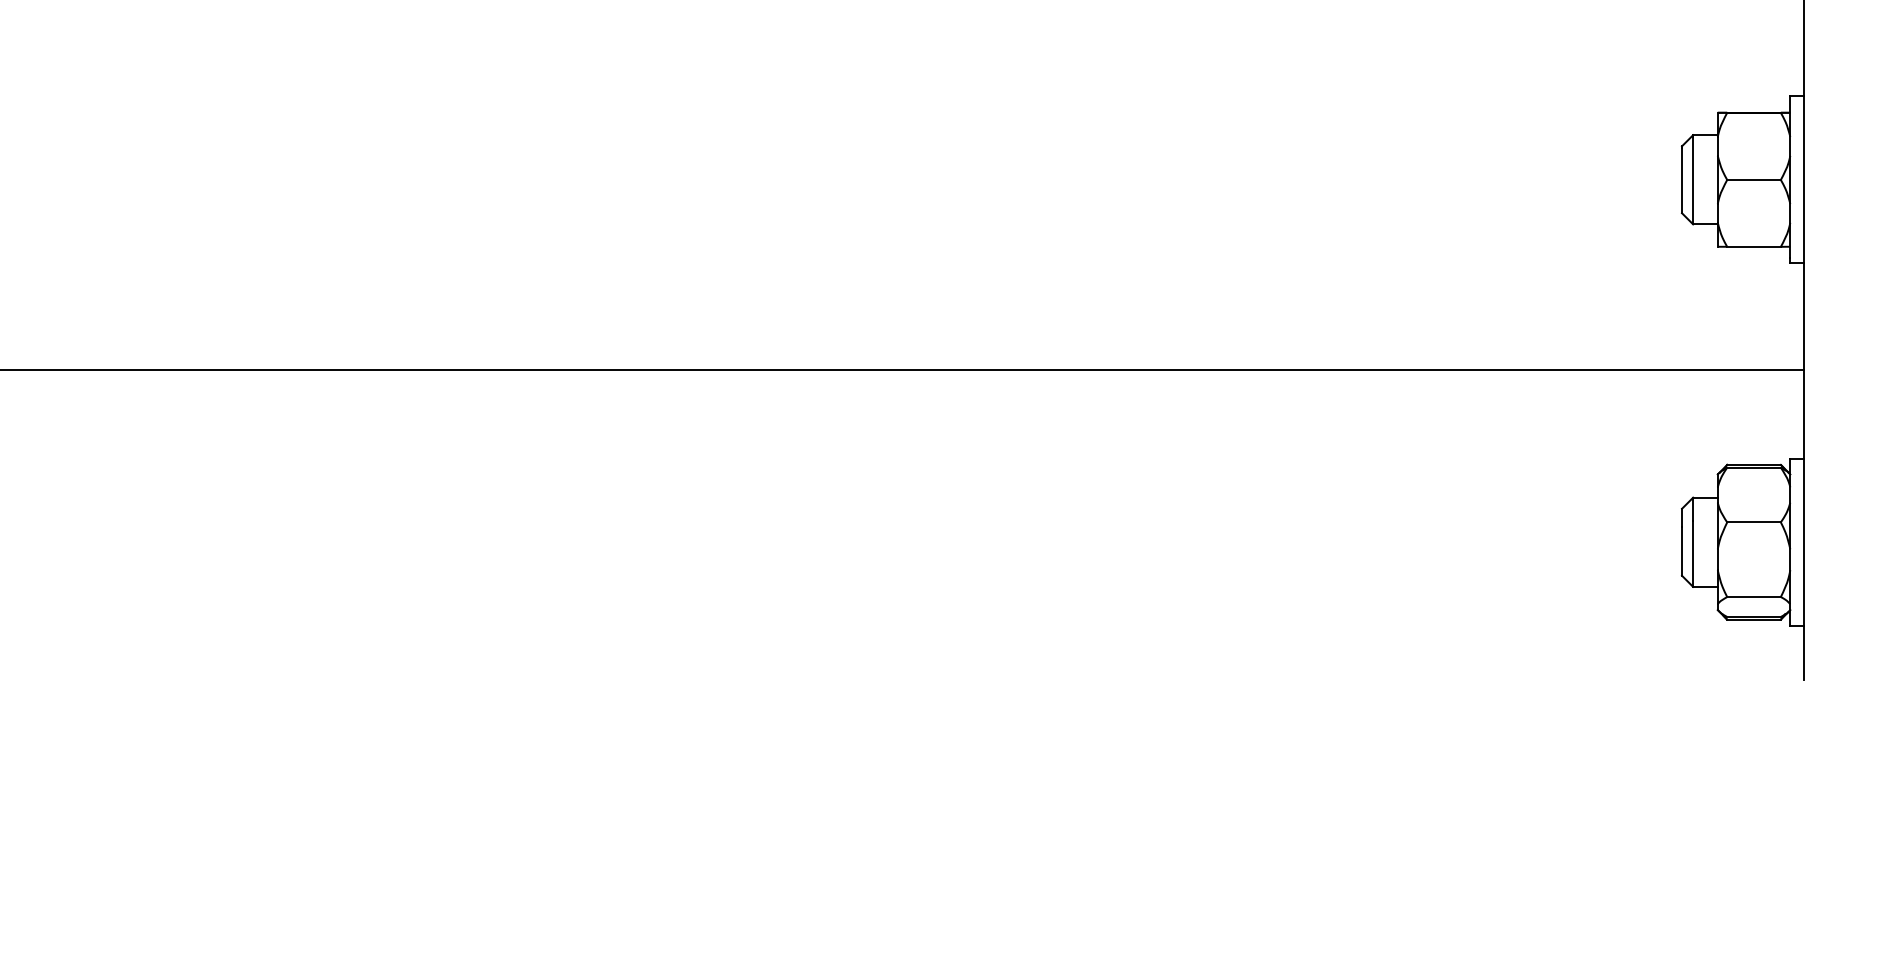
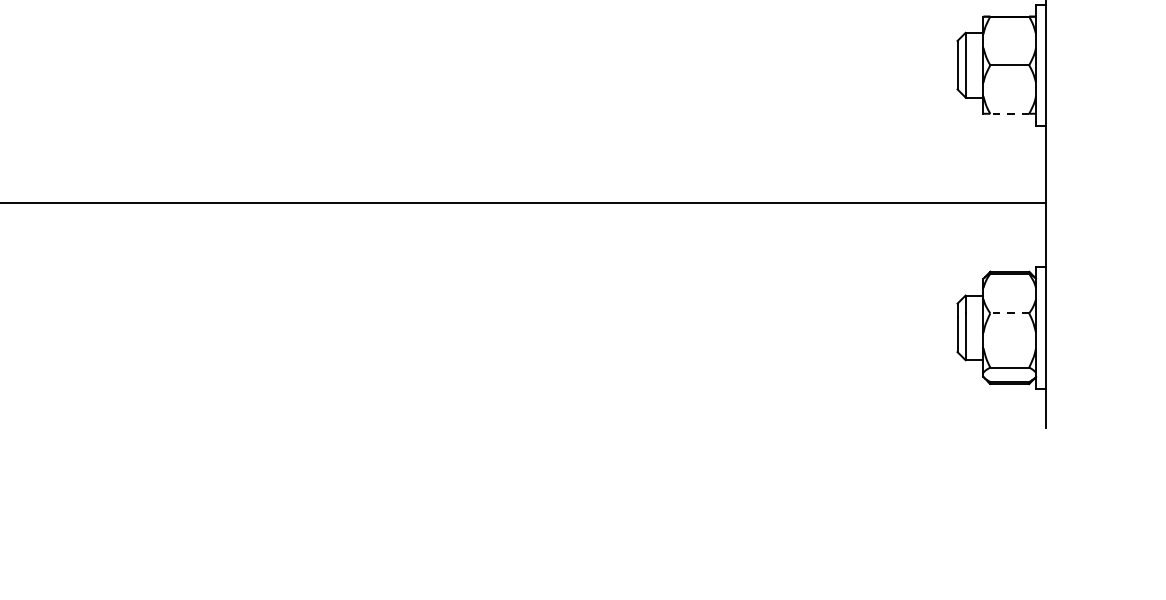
line: (1754, 246) -> (1010, 113), solid -> dashed
line: (1754, 522) -> (1010, 313), solid -> dashed

